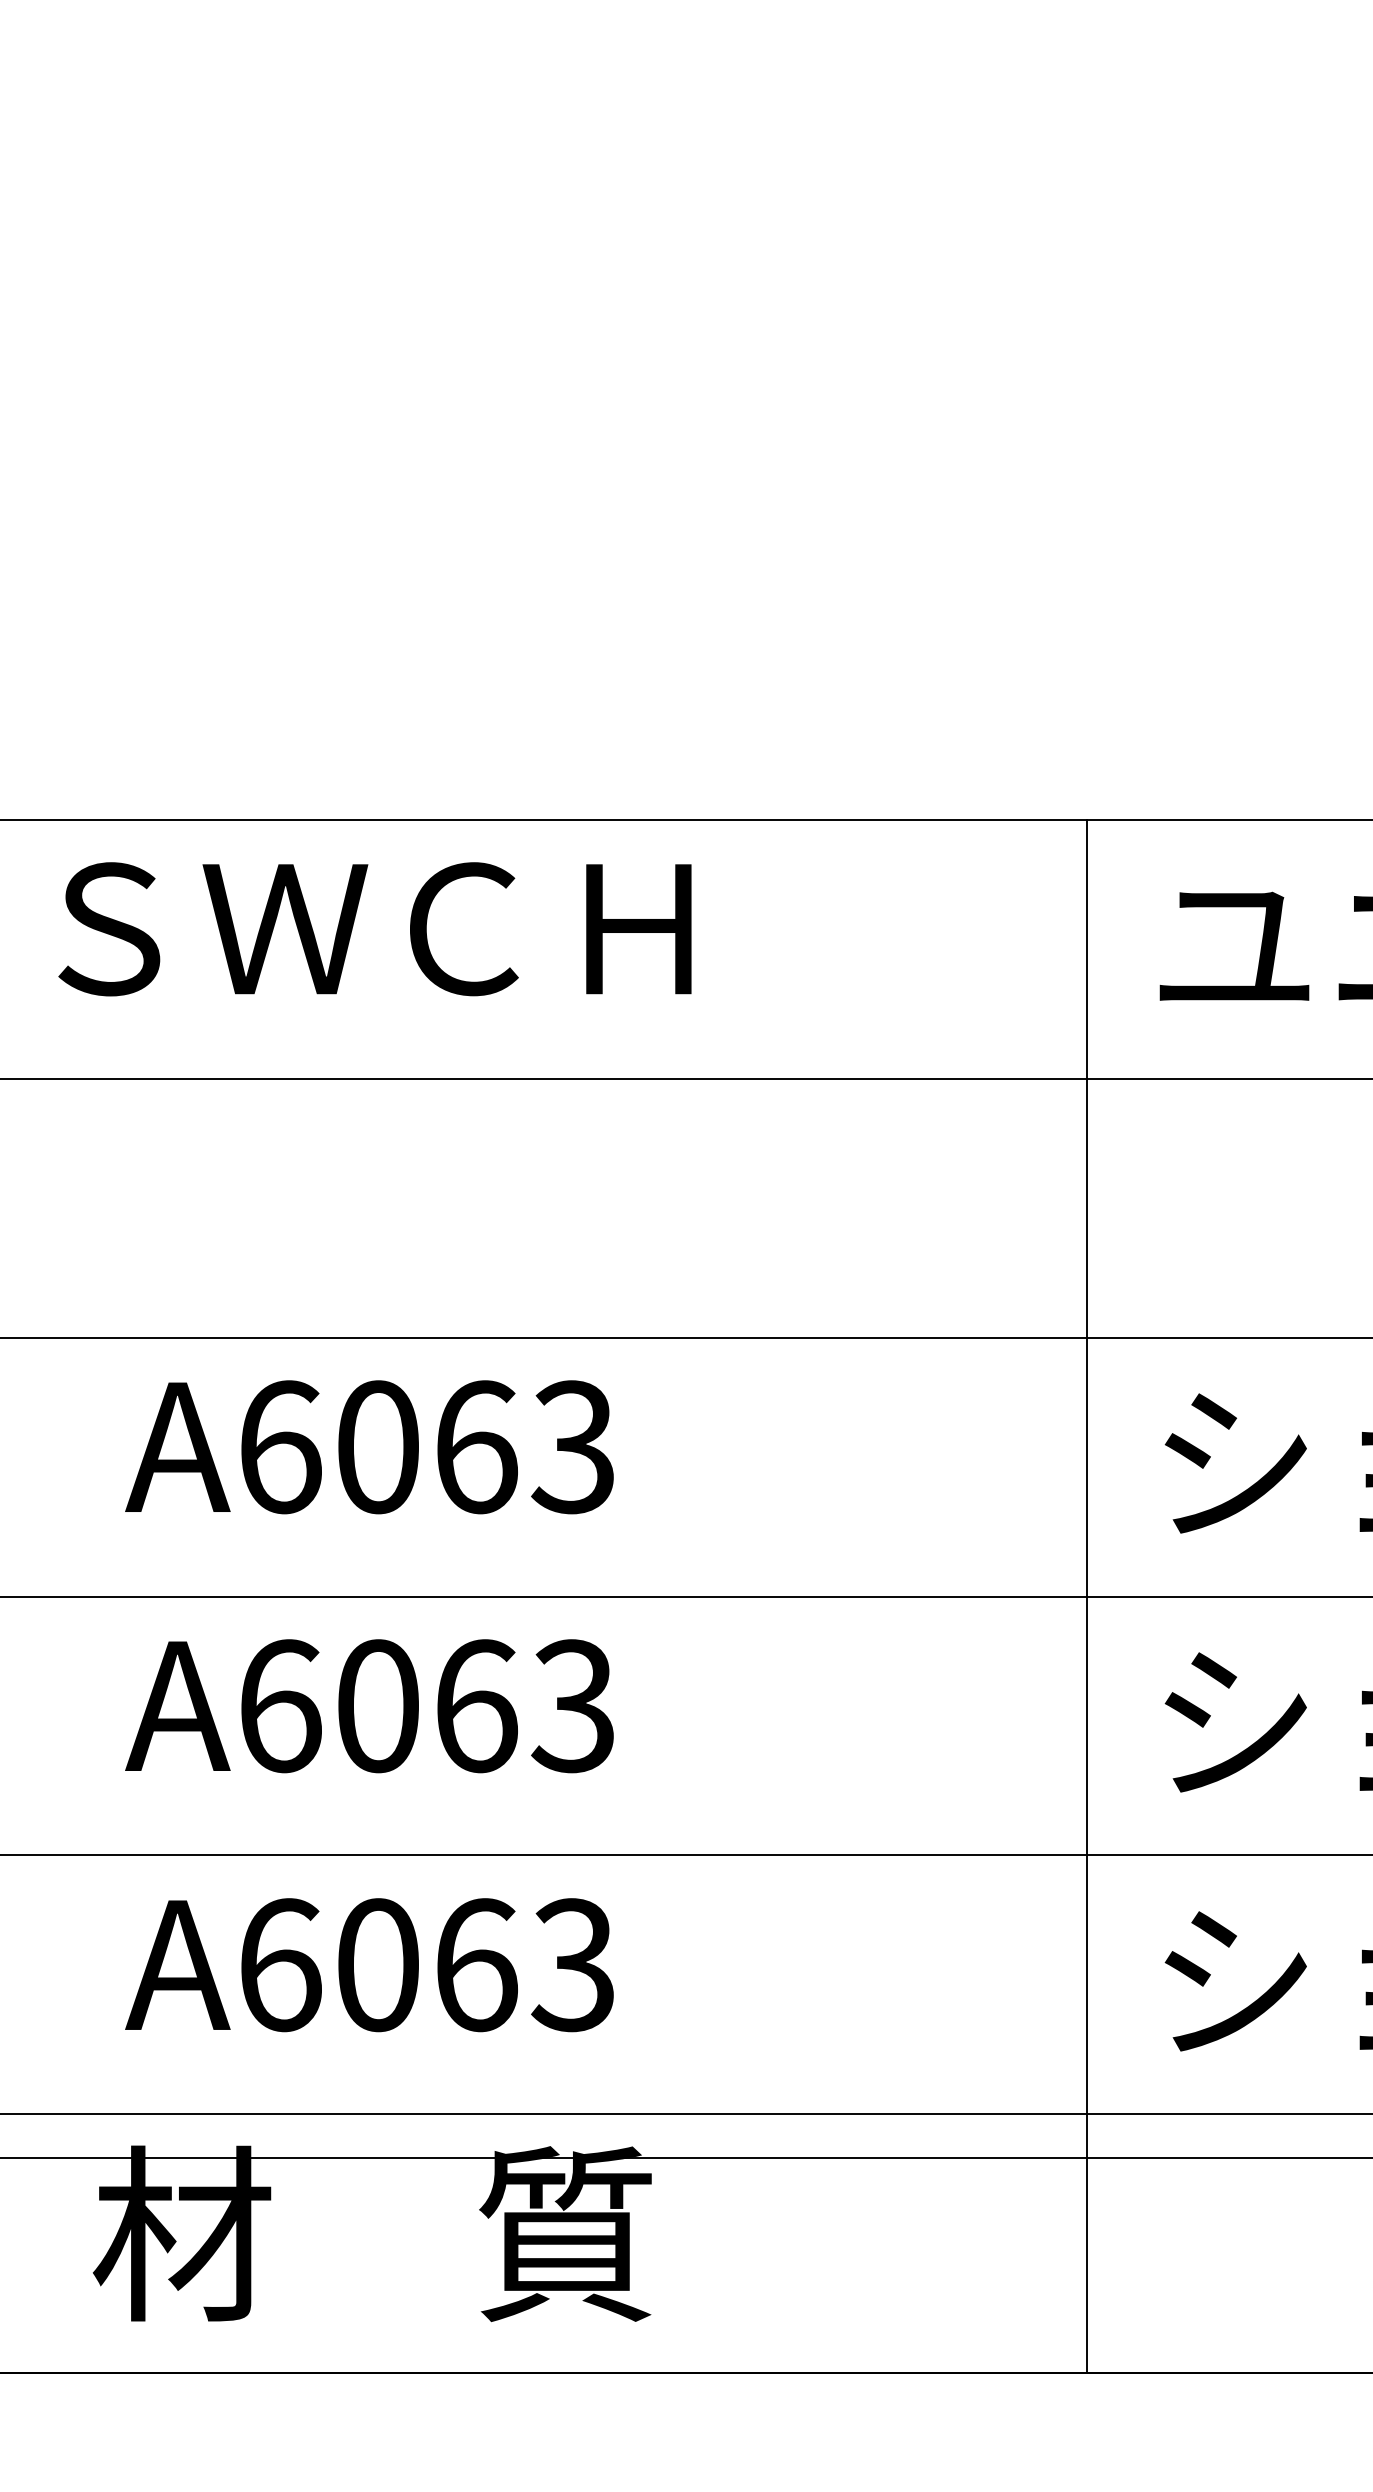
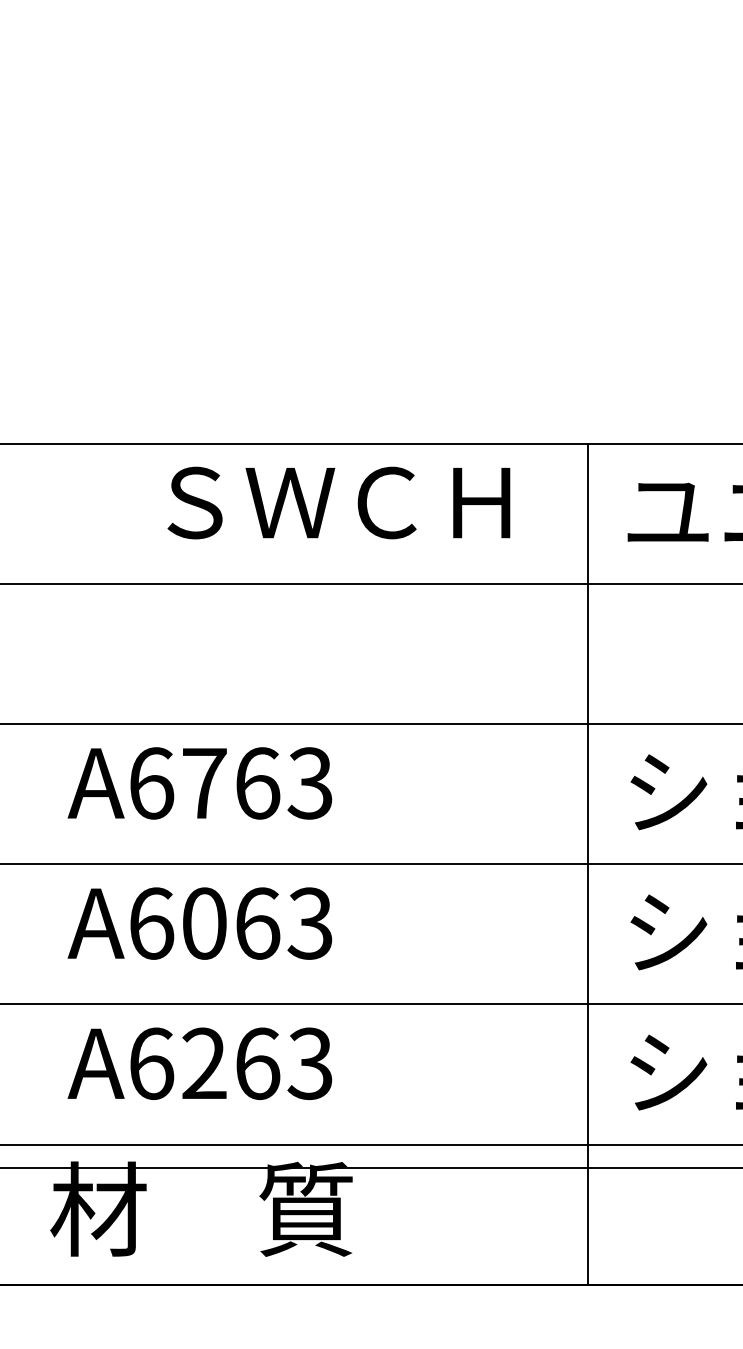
text: (374, 928) -> (338, 502), moved
text: (378, 1447) -> (204, 783), A6063 -> A6763
text: (378, 1964) -> (204, 1063), A6063 -> A6263

